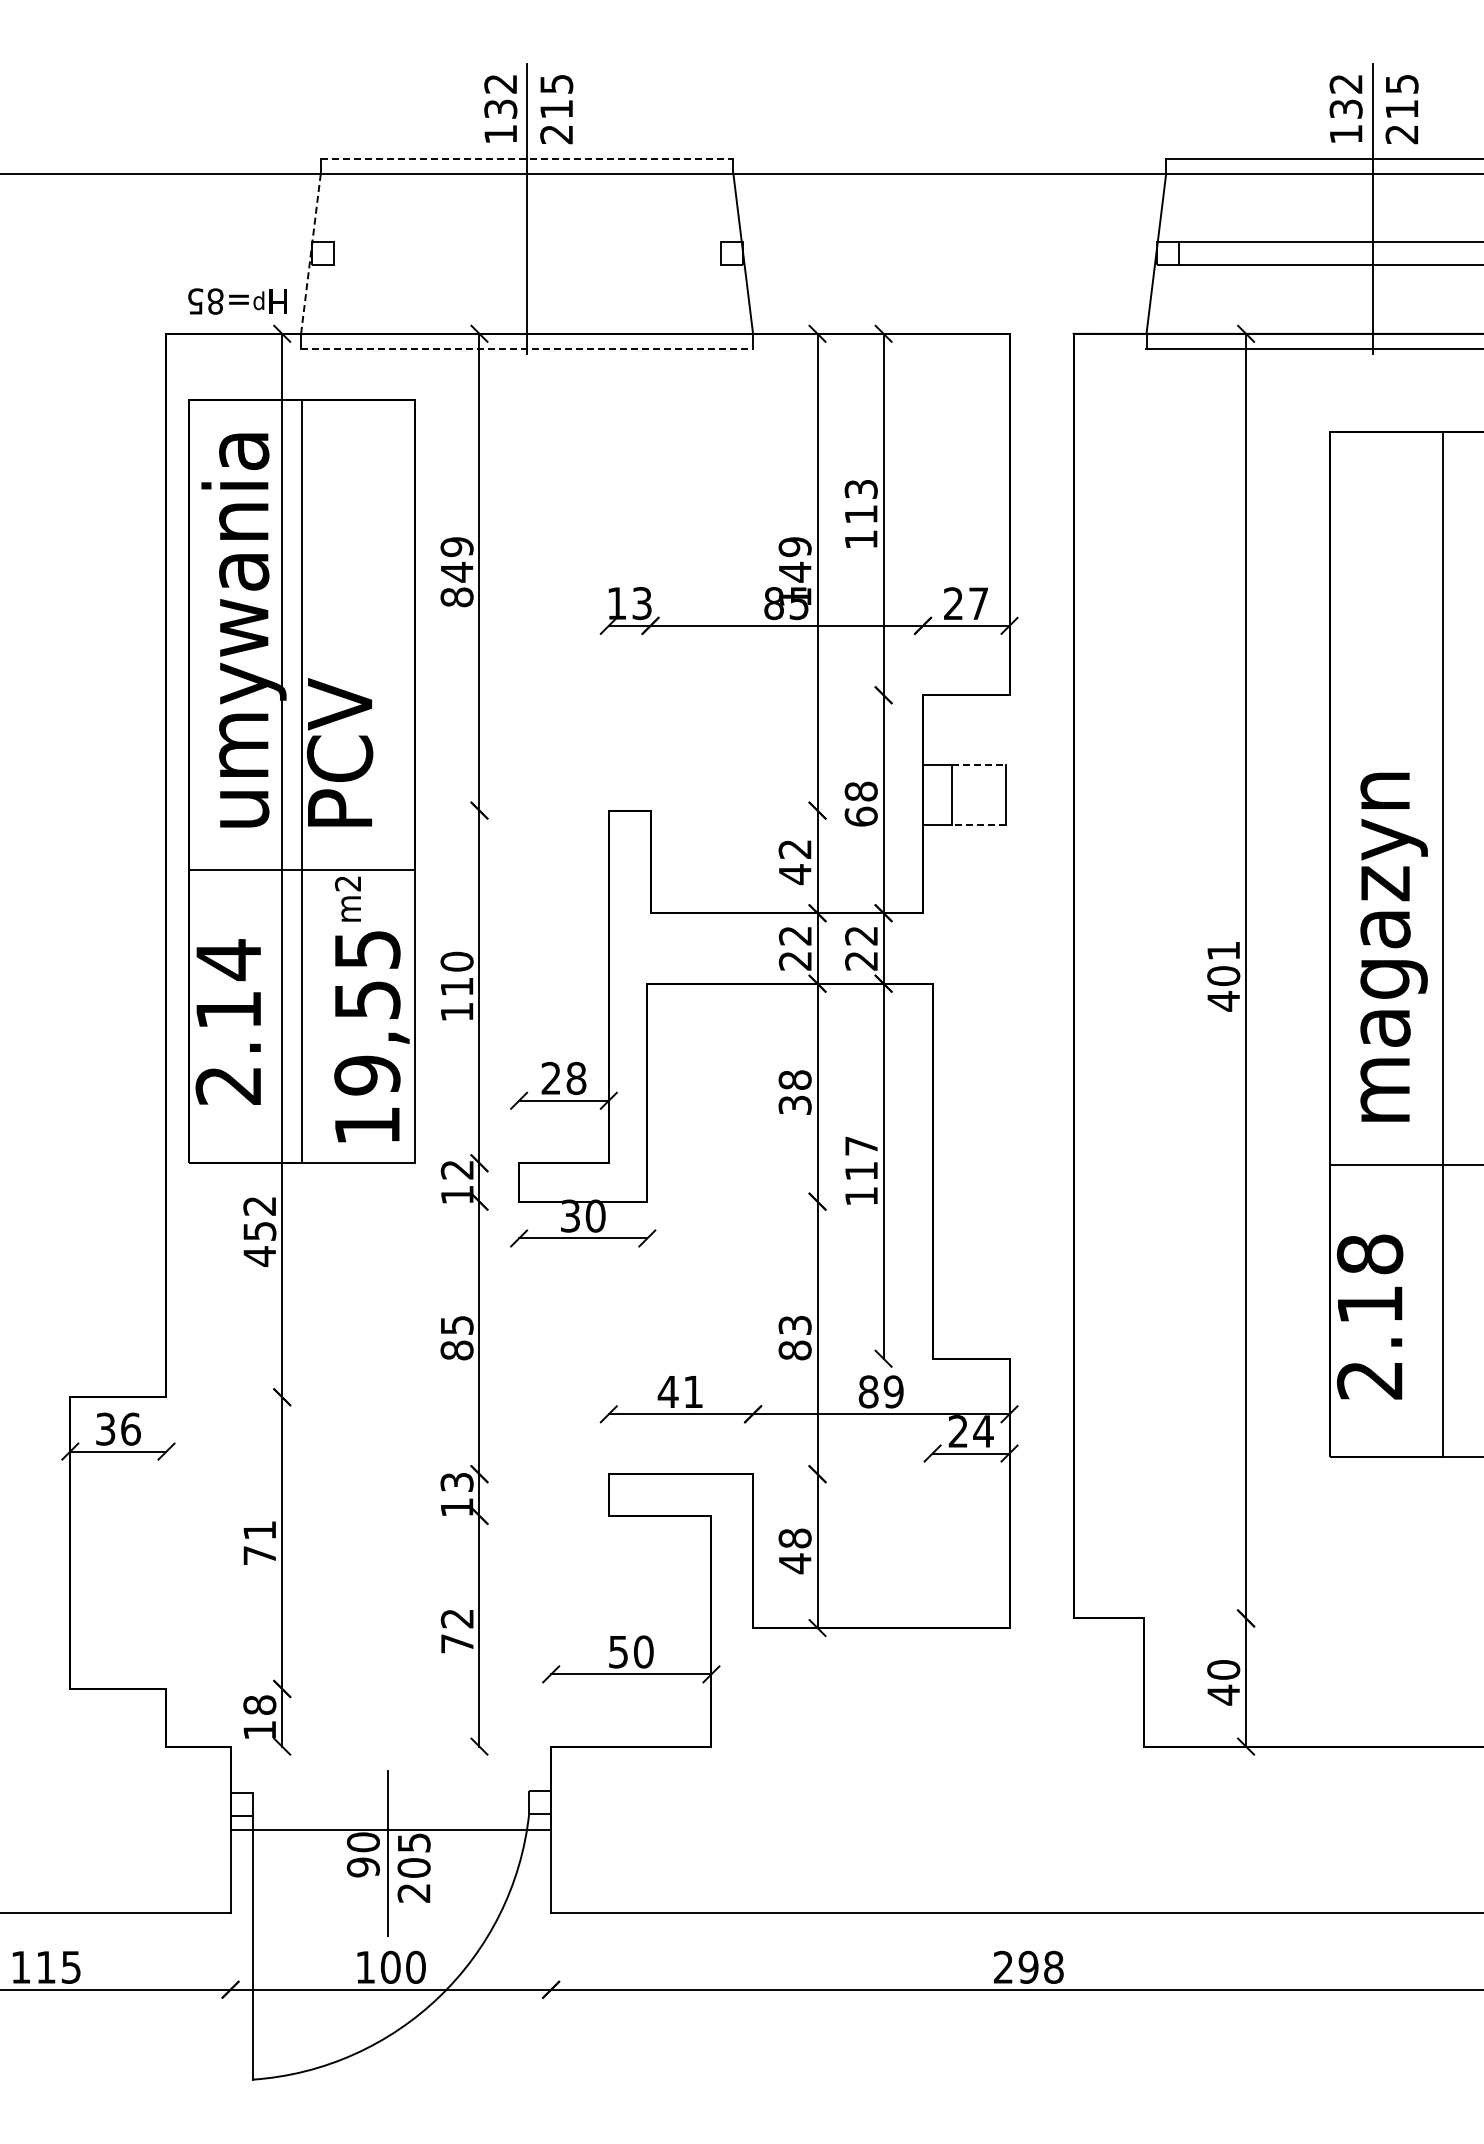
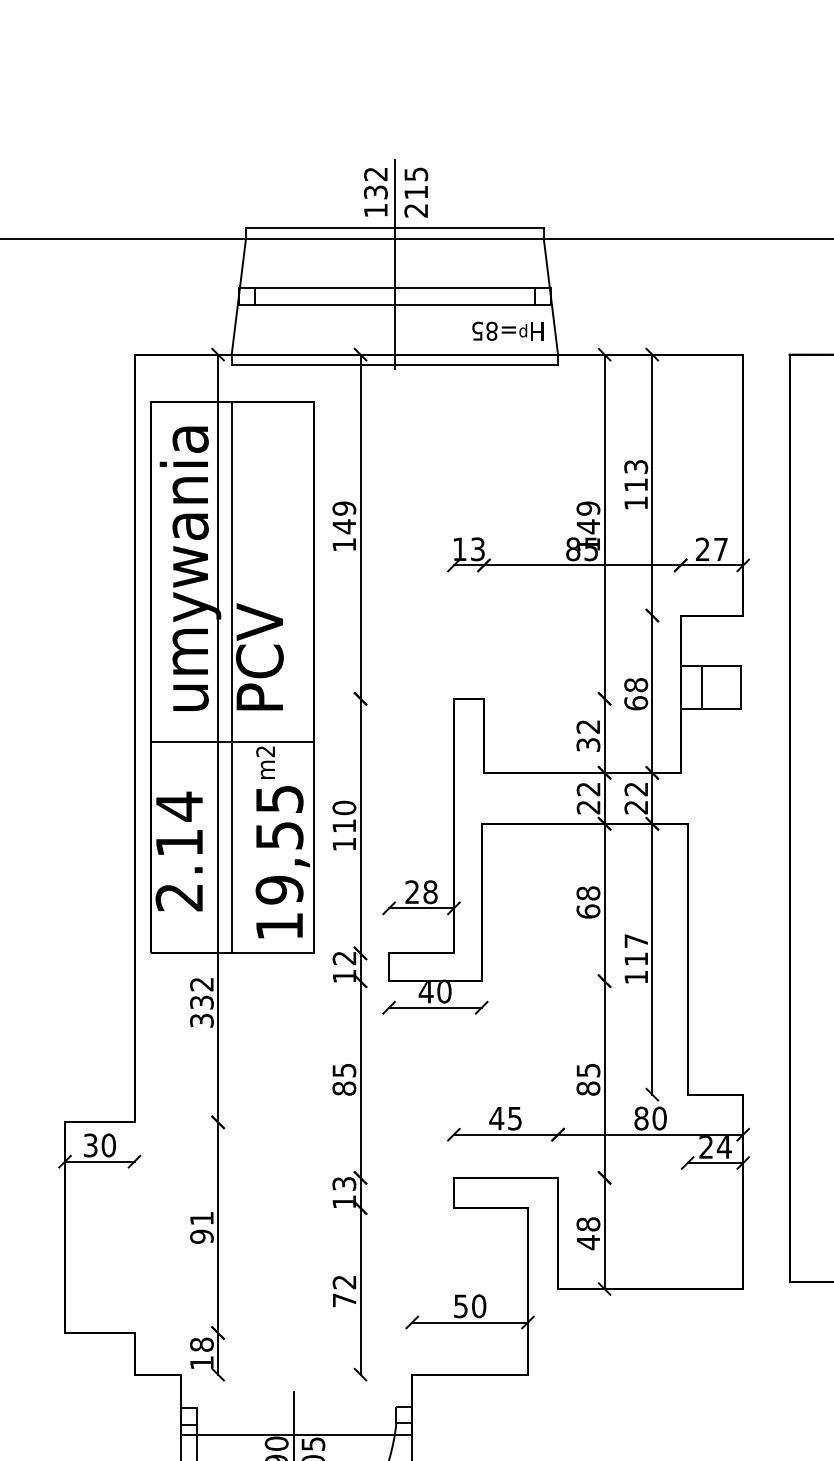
line: (527, 158) -> (395, 228), dashed -> solid
line: (527, 242) -> (395, 288), added
line: (310, 253) -> (238, 296), dashed -> solid
line: (527, 265) -> (395, 305), added
text: (237, 301) -> (507, 331), moved
line: (527, 348) -> (395, 365), dashed -> solid
text: (456, 597) -> (343, 544), 849 -> 149
line: (979, 765) -> (721, 666), dashed -> solid
line: (979, 825) -> (721, 709), dashed -> solid
text: (794, 874) -> (587, 744), 42 -> 32
text: (794, 1104) -> (587, 911), 38 -> 68
text: (570, 1215) -> (426, 991), 30 -> 40
text: (259, 1244) -> (201, 1012), 452 -> 332
text: (794, 1325) -> (587, 1070), 83 -> 85
text: (893, 1391) -> (659, 1118), 89 -> 80
text: (693, 1392) -> (515, 1118), 41 -> 45
text: (130, 1428) -> (108, 1144), 36 -> 30
text: (259, 1555) -> (201, 1236), 71 -> 91

